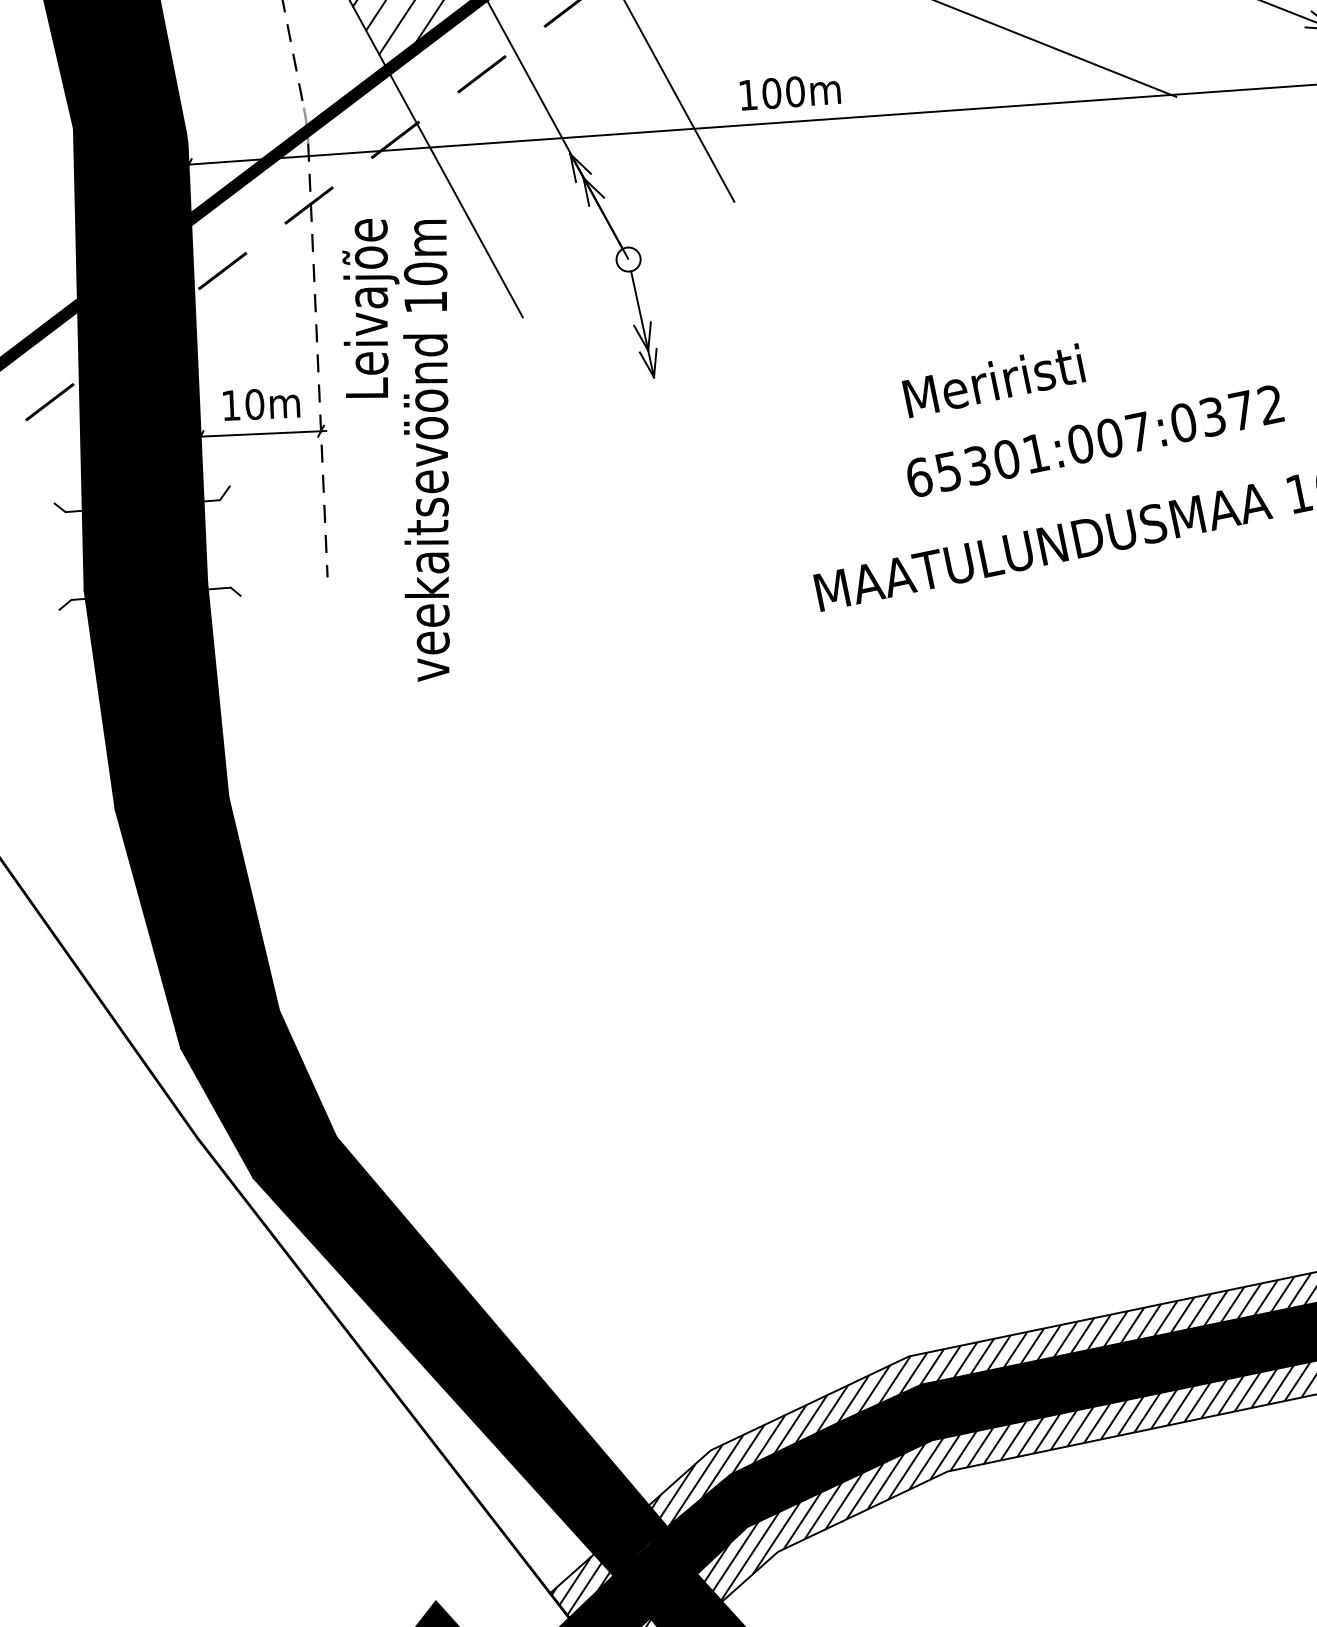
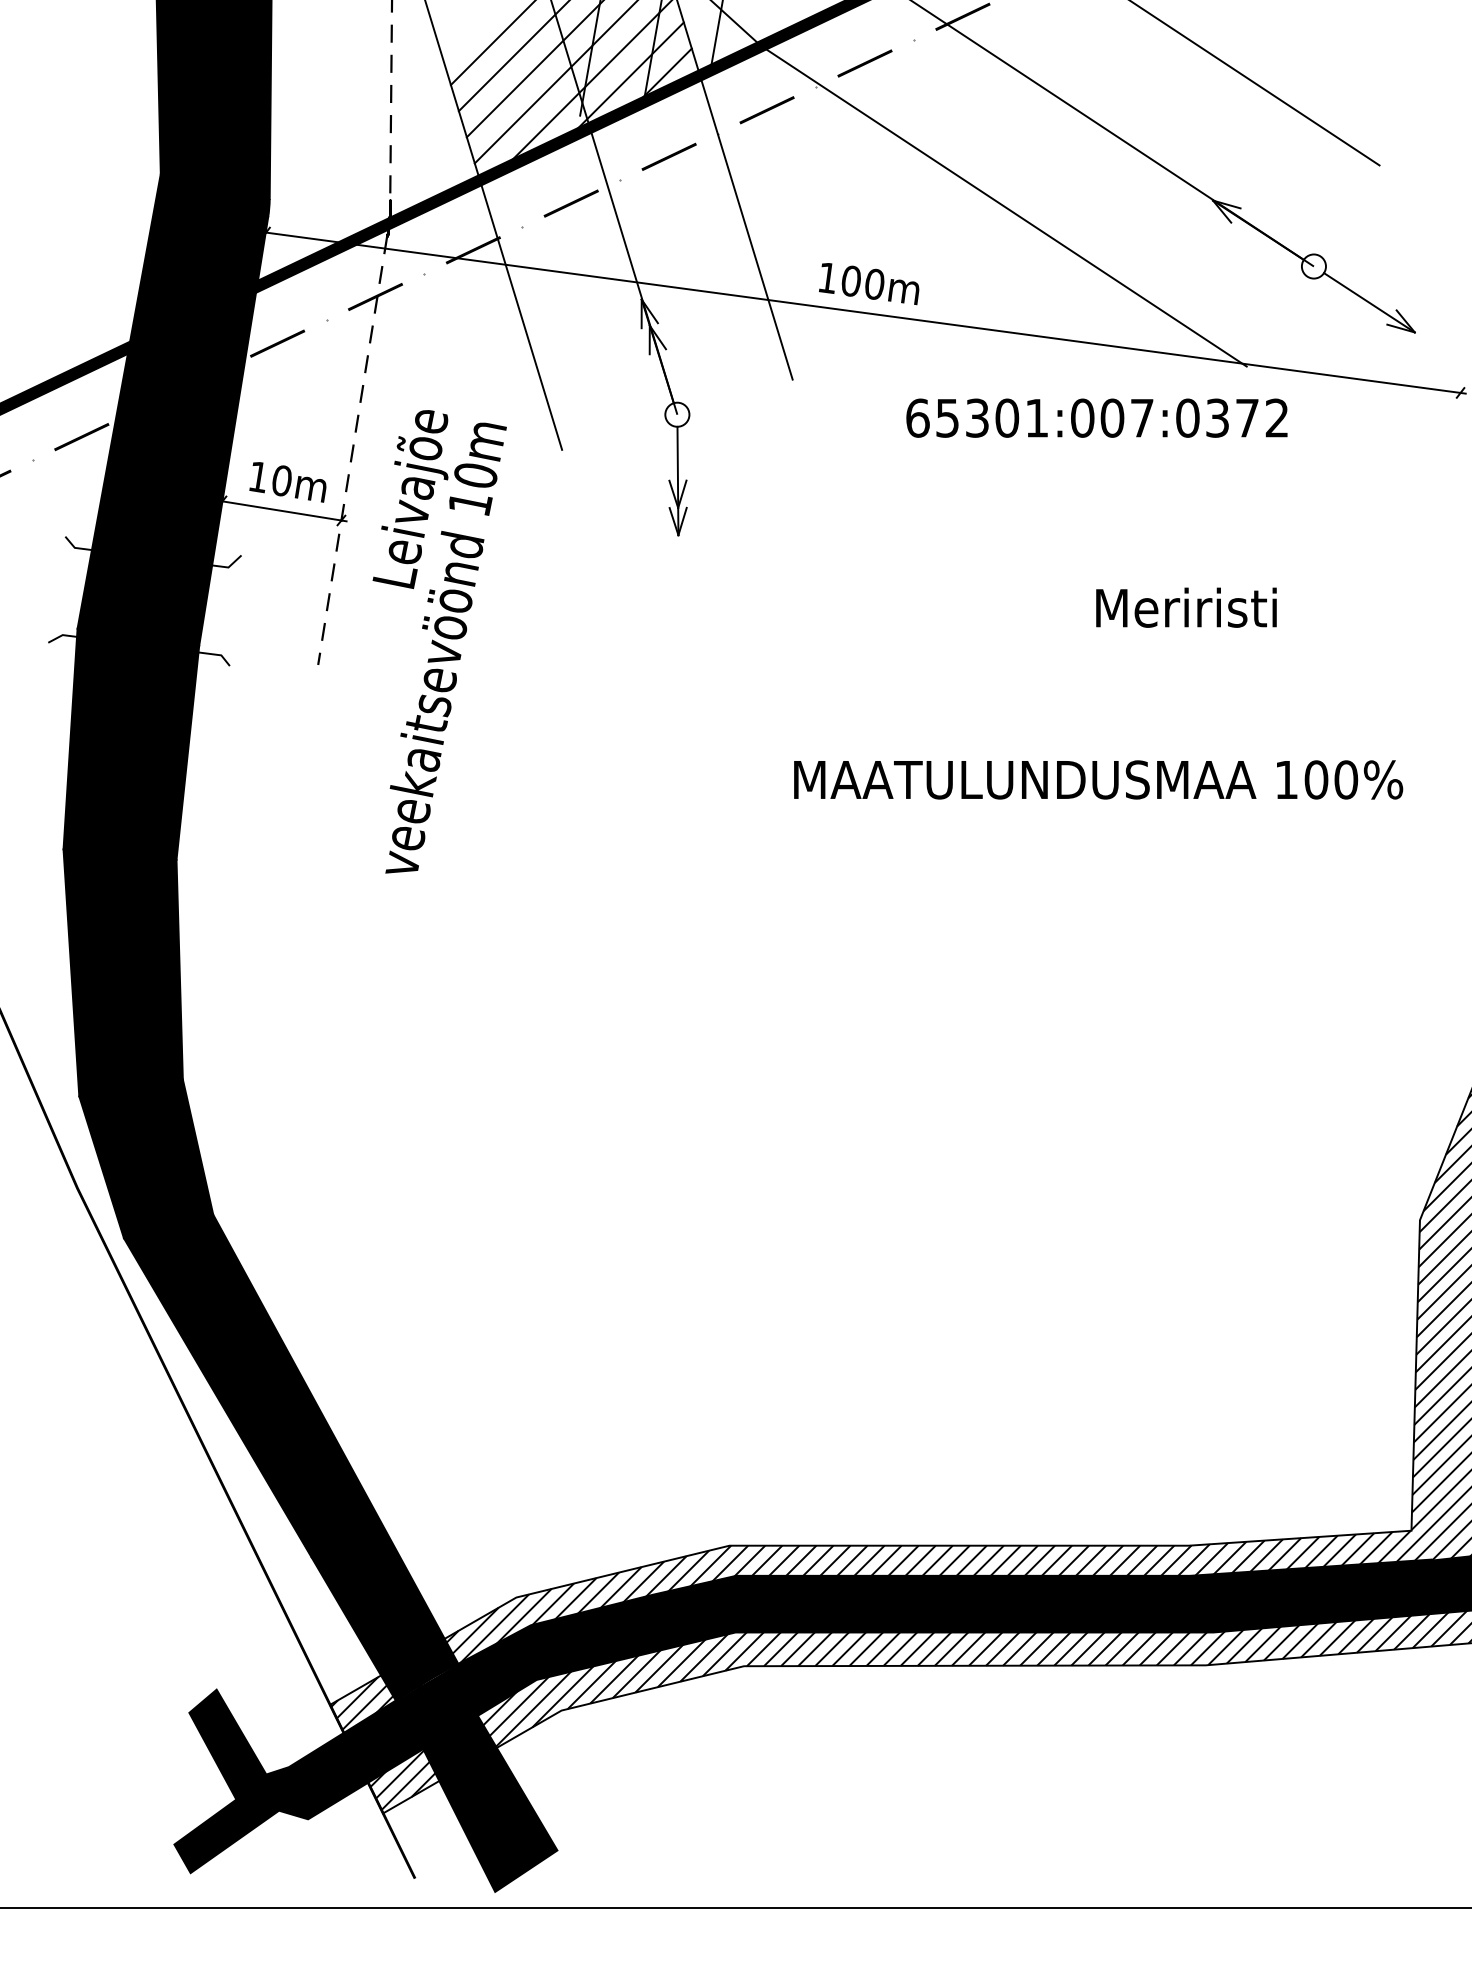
text: (993, 380) -> (1186, 607), moved
text: (1094, 440) -> (1096, 417), moved
text: (423, 443) -> (439, 641), moved

